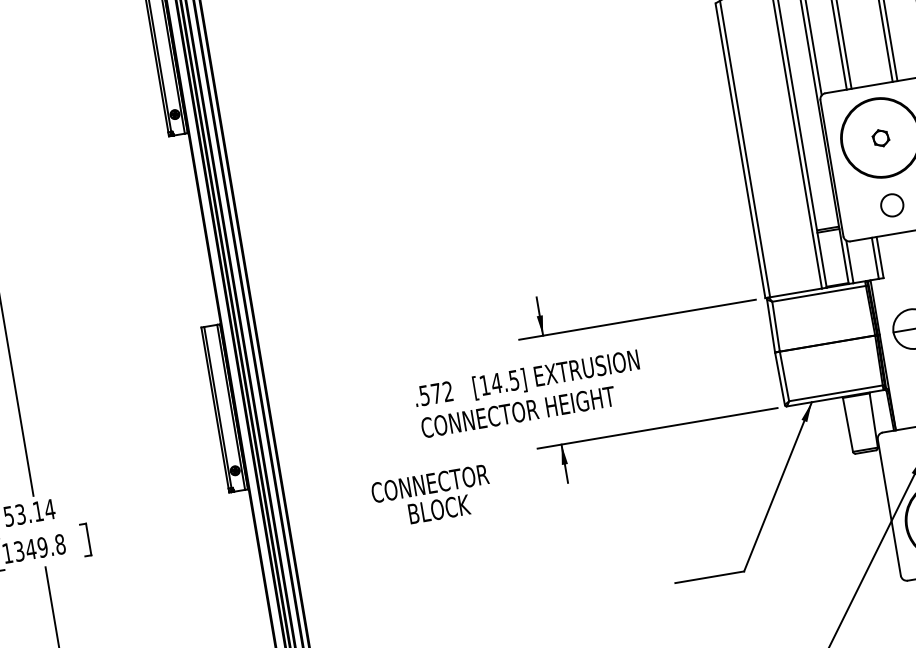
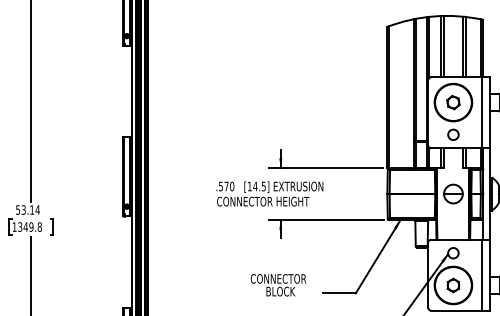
part: (880, 137) -> (453, 102), size x1.67
text: (448, 391) -> (232, 186), .572 -> .570
text: (432, 497) -> (278, 285), moved

